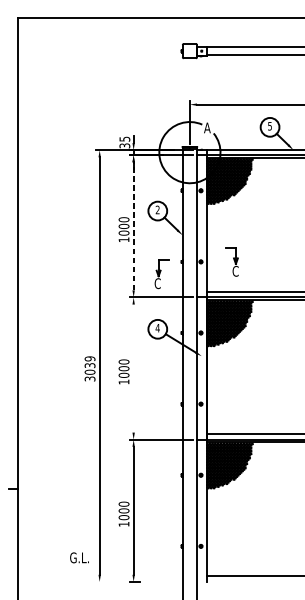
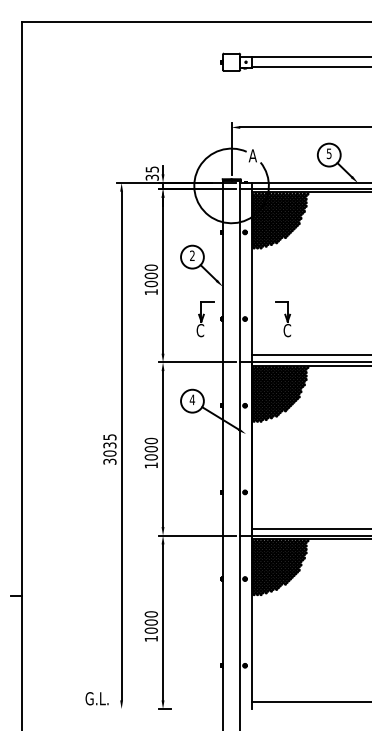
line: (134, 226) -> (163, 275), dashed -> solid
part: (161, 274) -> (205, 319), moved
text: (89, 359) -> (109, 437), 3039 -> 3035
line: (134, 368) -> (163, 449), added
text: (79, 557) -> (96, 698), moved

